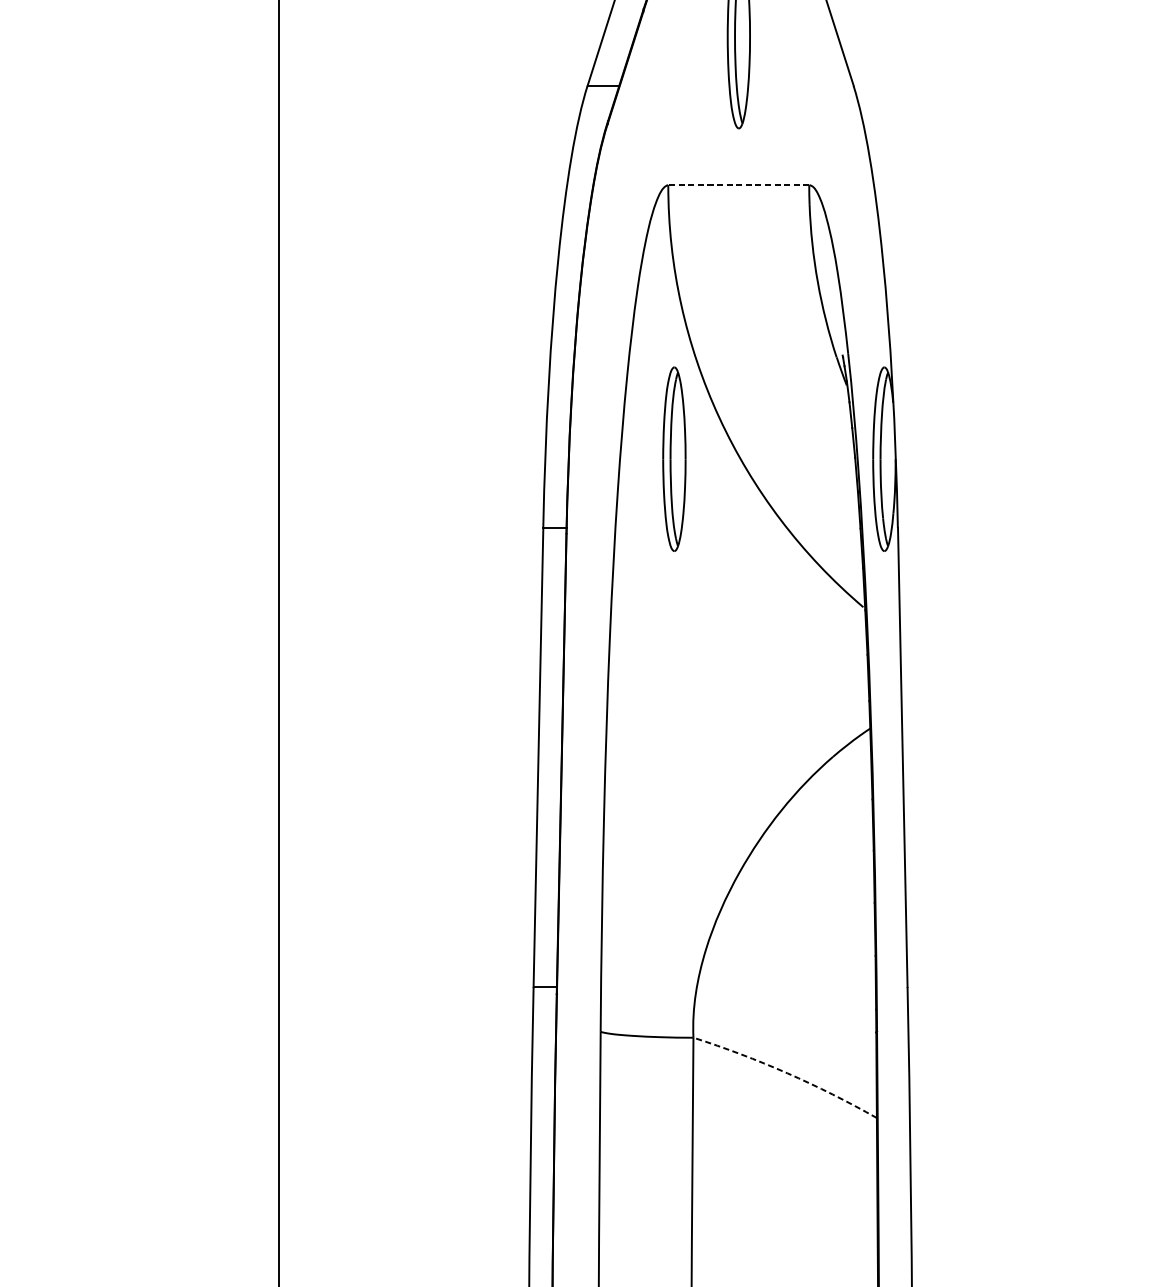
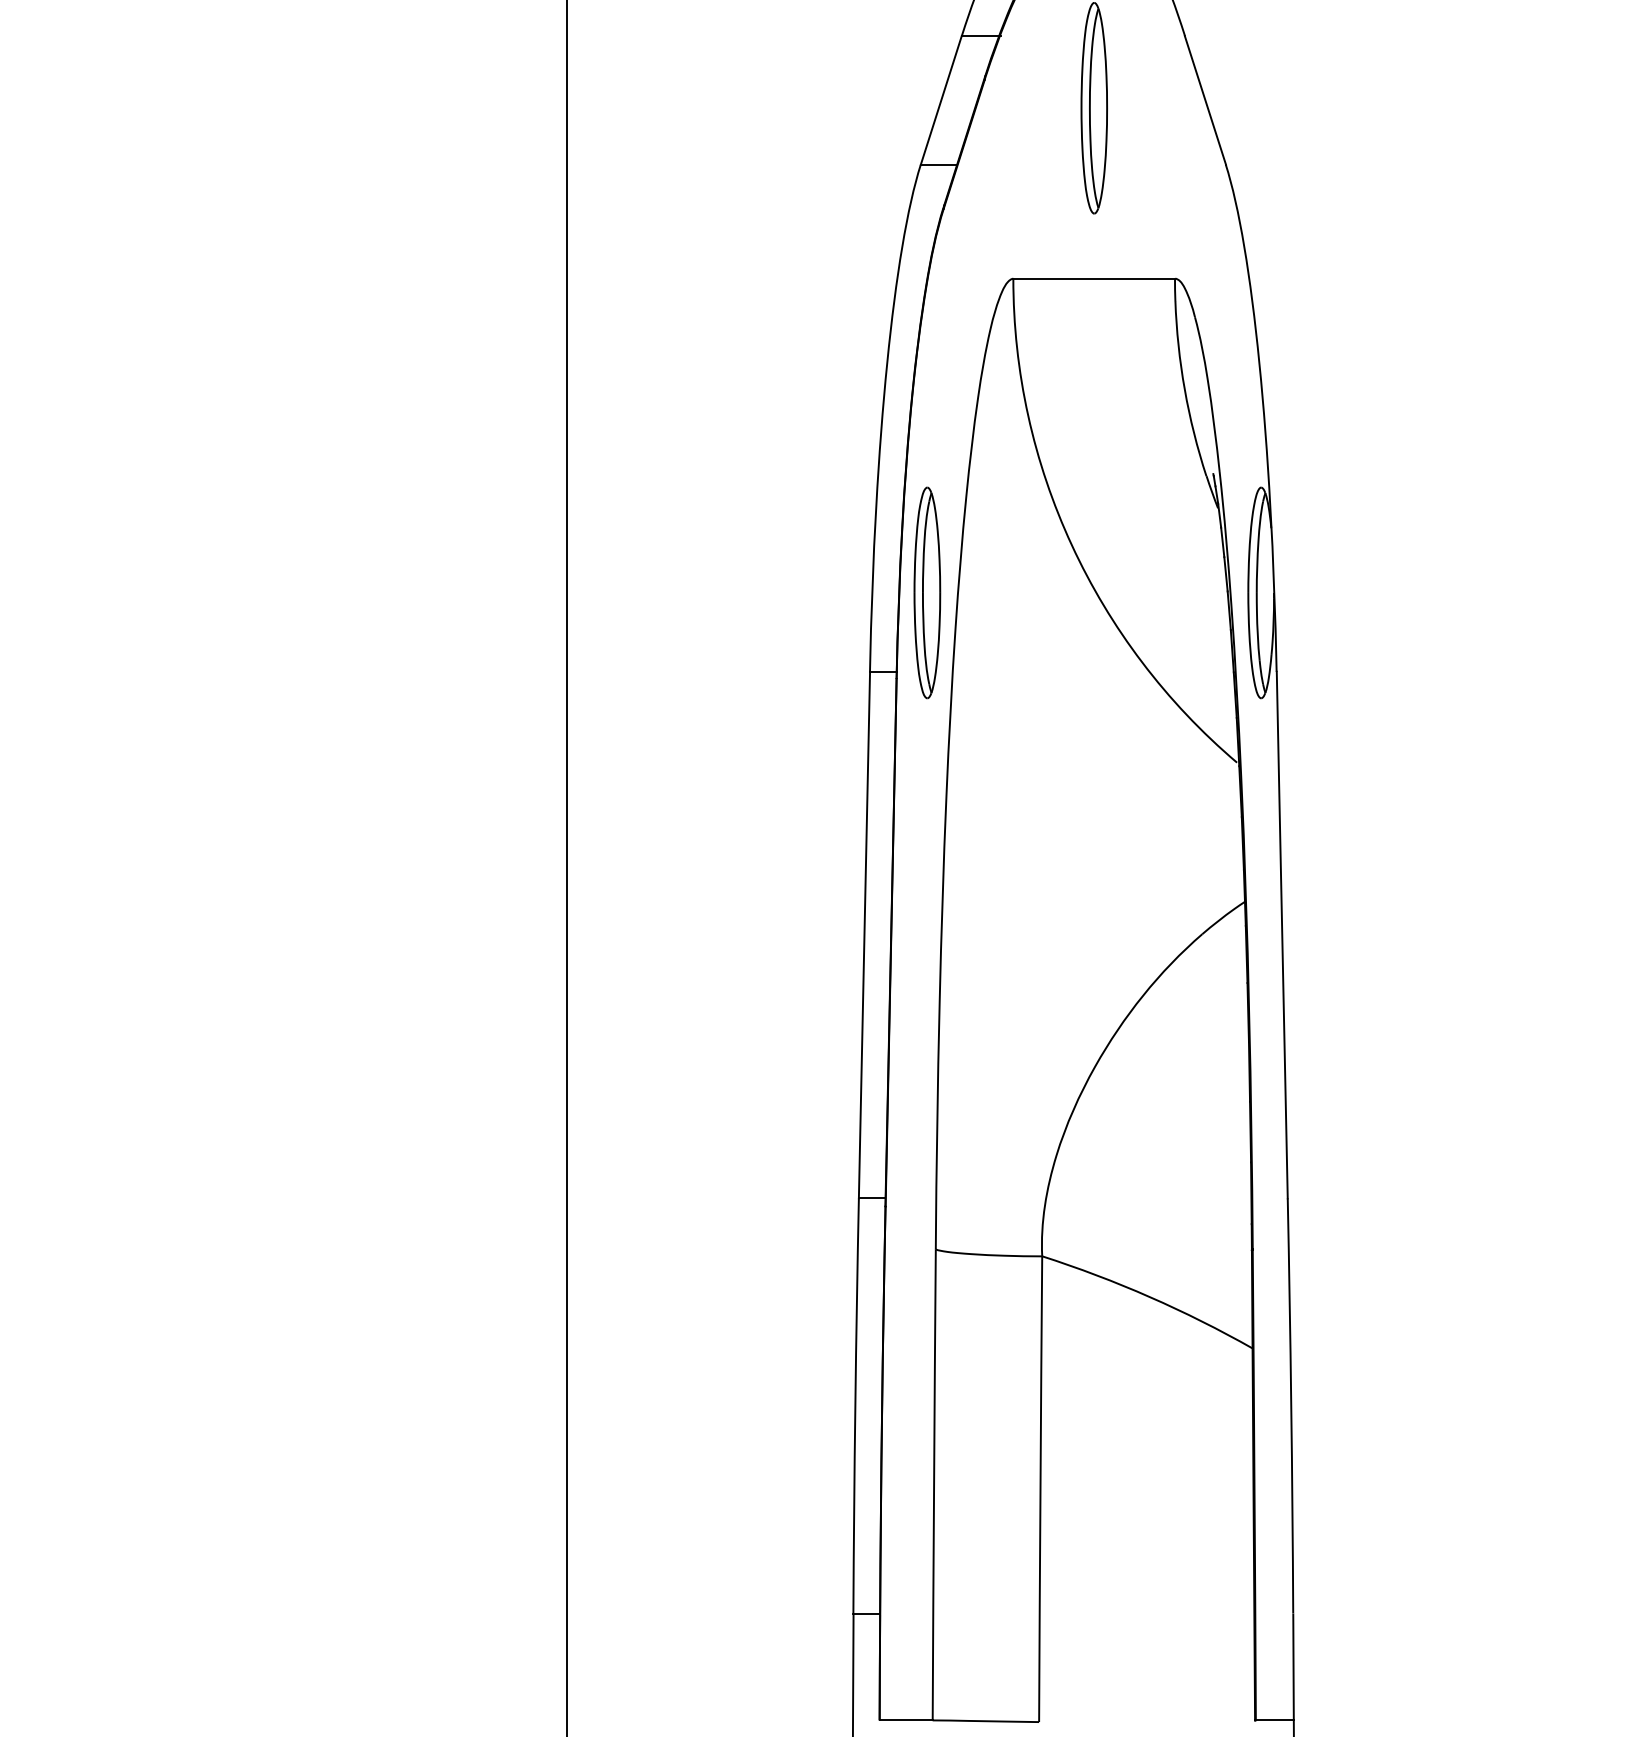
line: (739, 185) -> (1094, 278), dashed -> solid
part: (674, 458) -> (927, 592), moved
arc: (787, 1073) -> (1149, 1297), dashed -> solid

